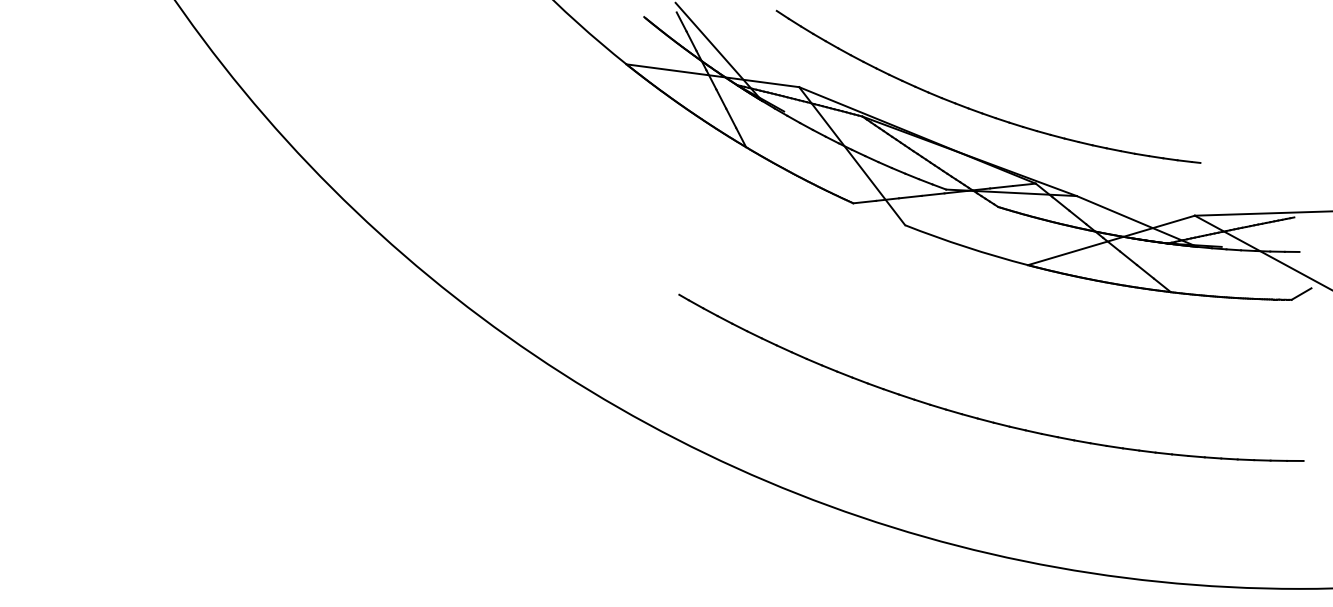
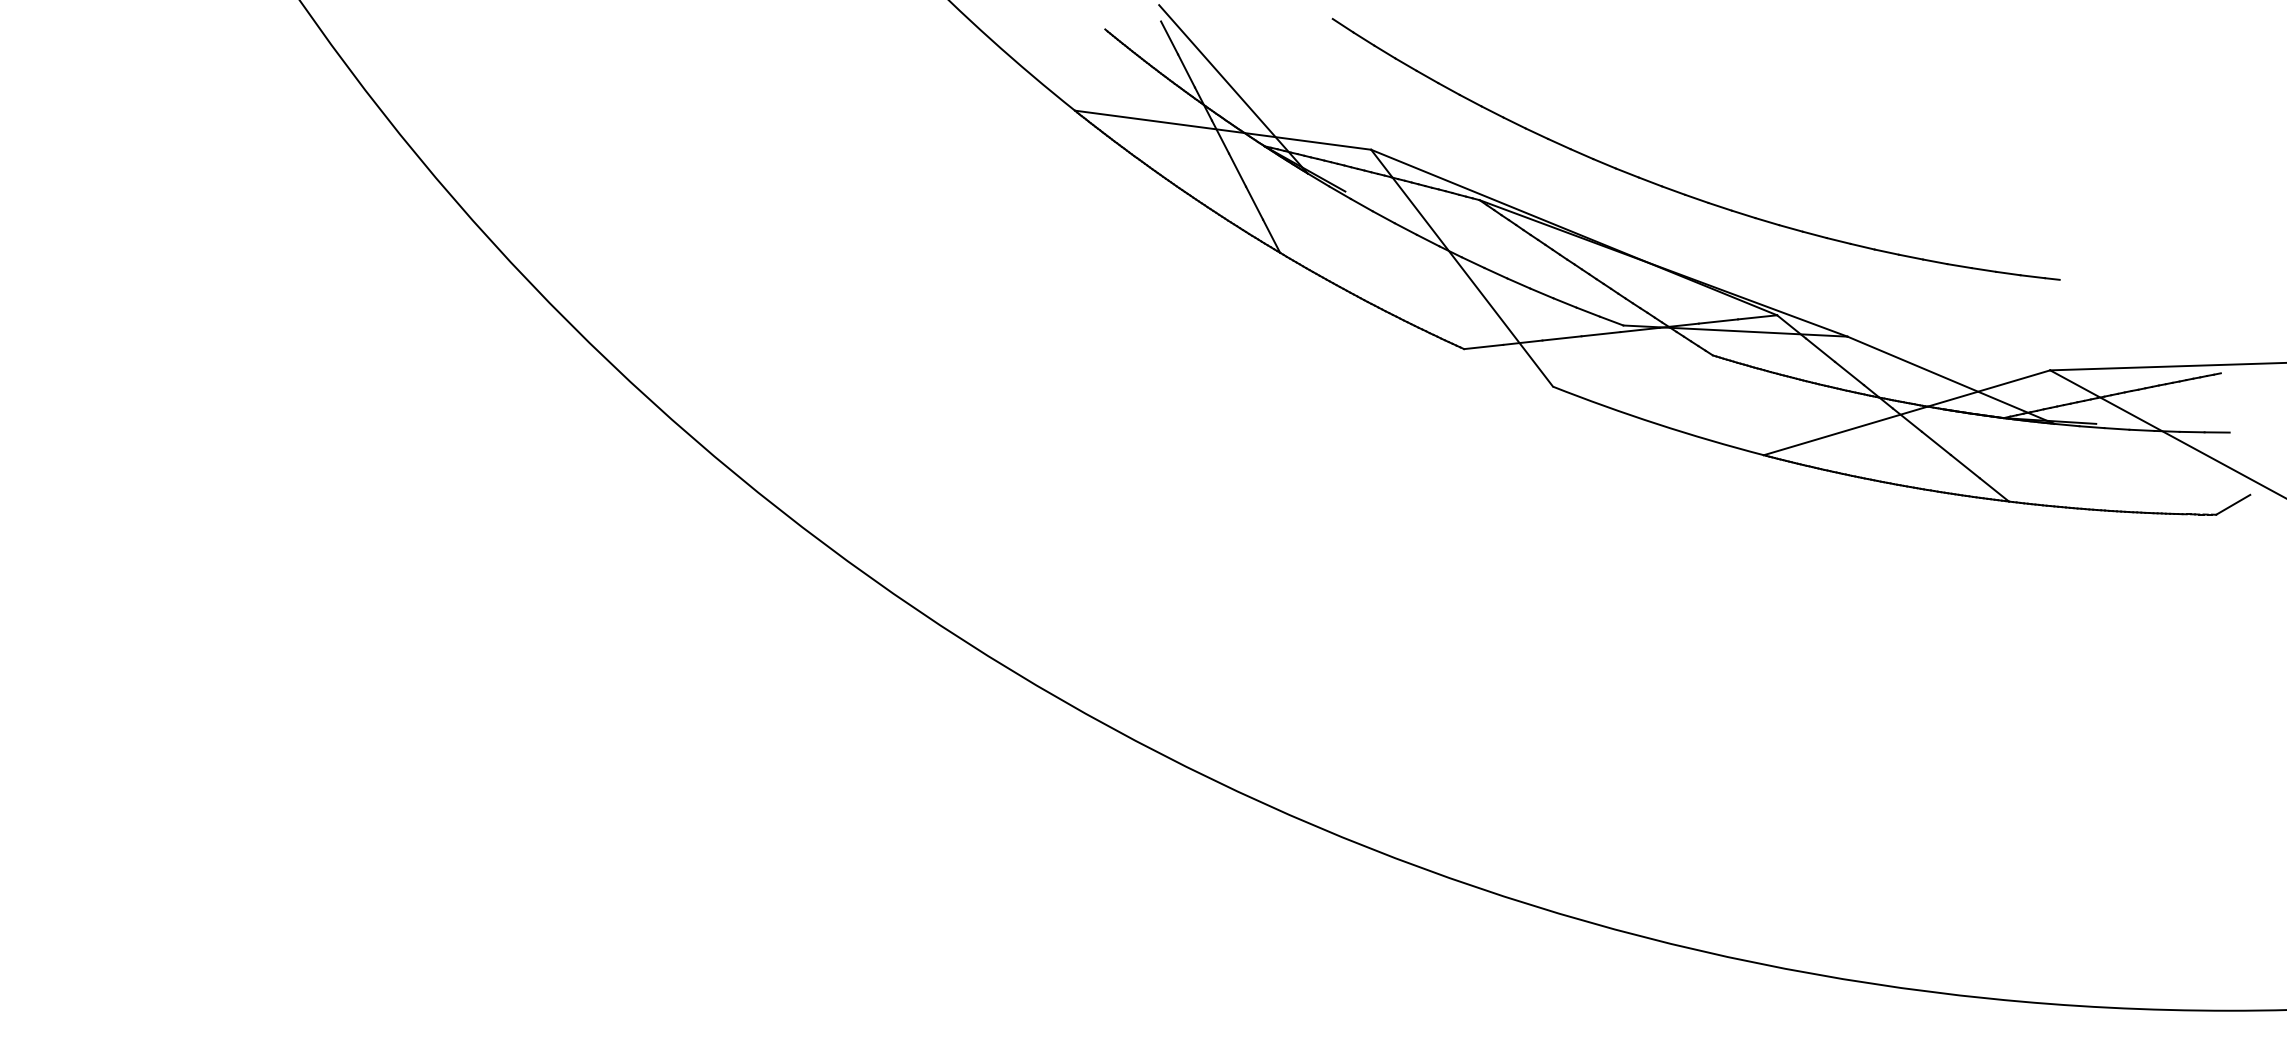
part: (982, 418) -> (1685, 718), removed

